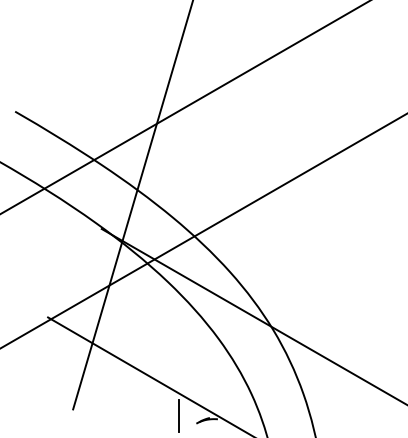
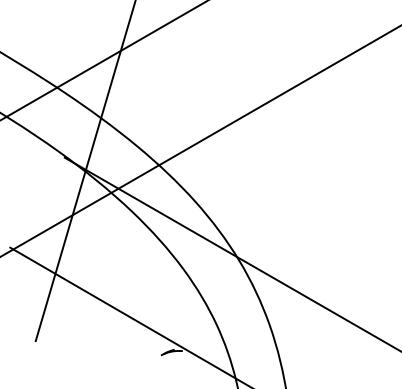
line: (179, 415) -> (143, 347), removed

